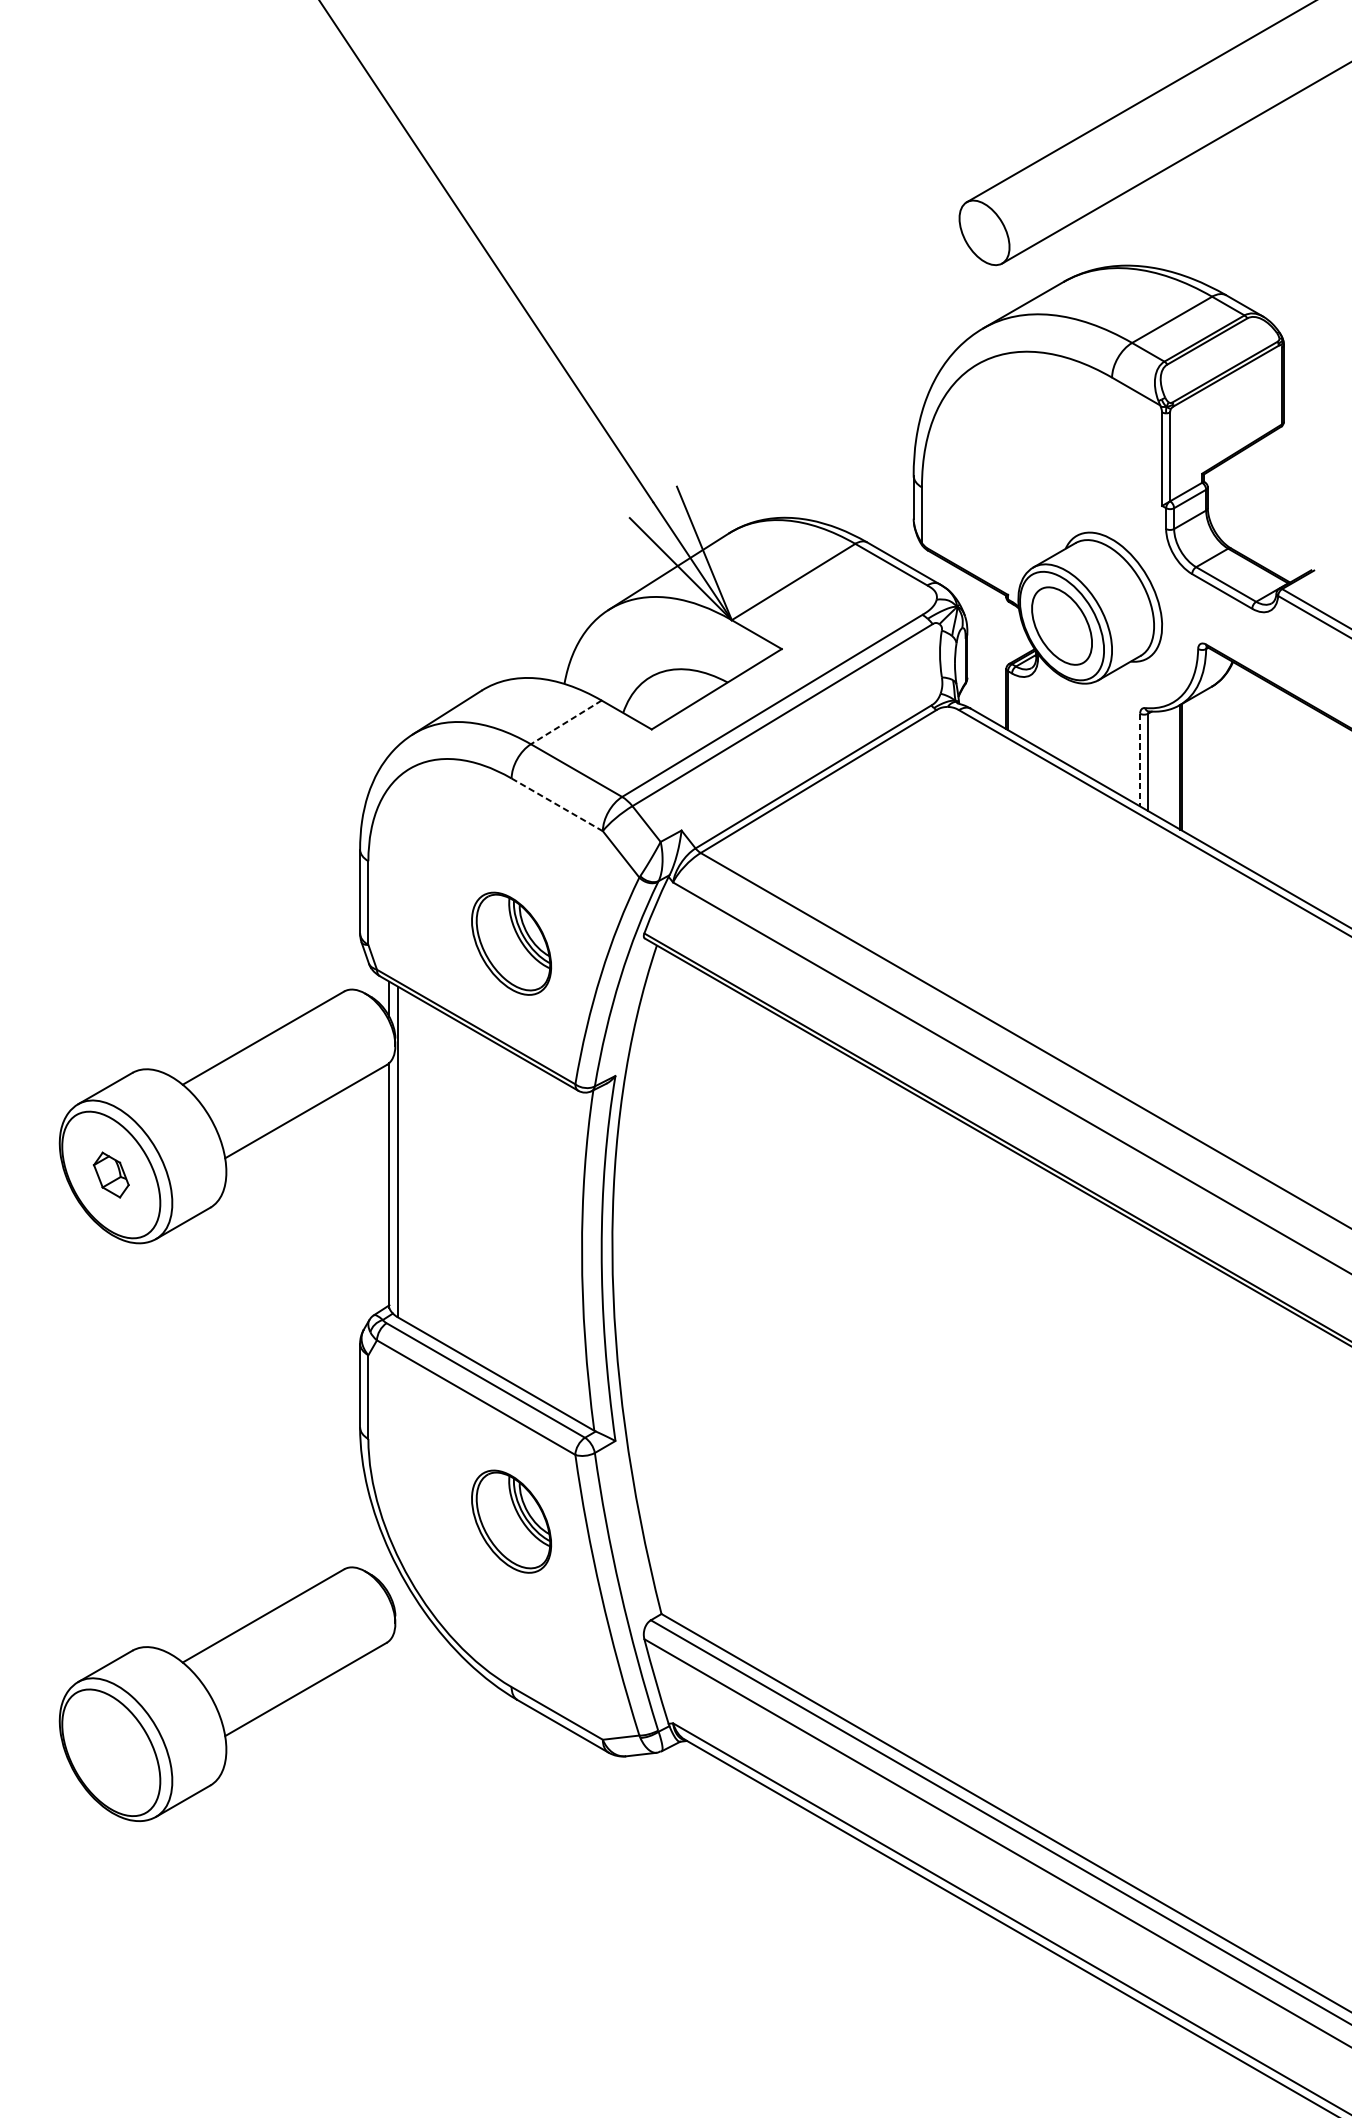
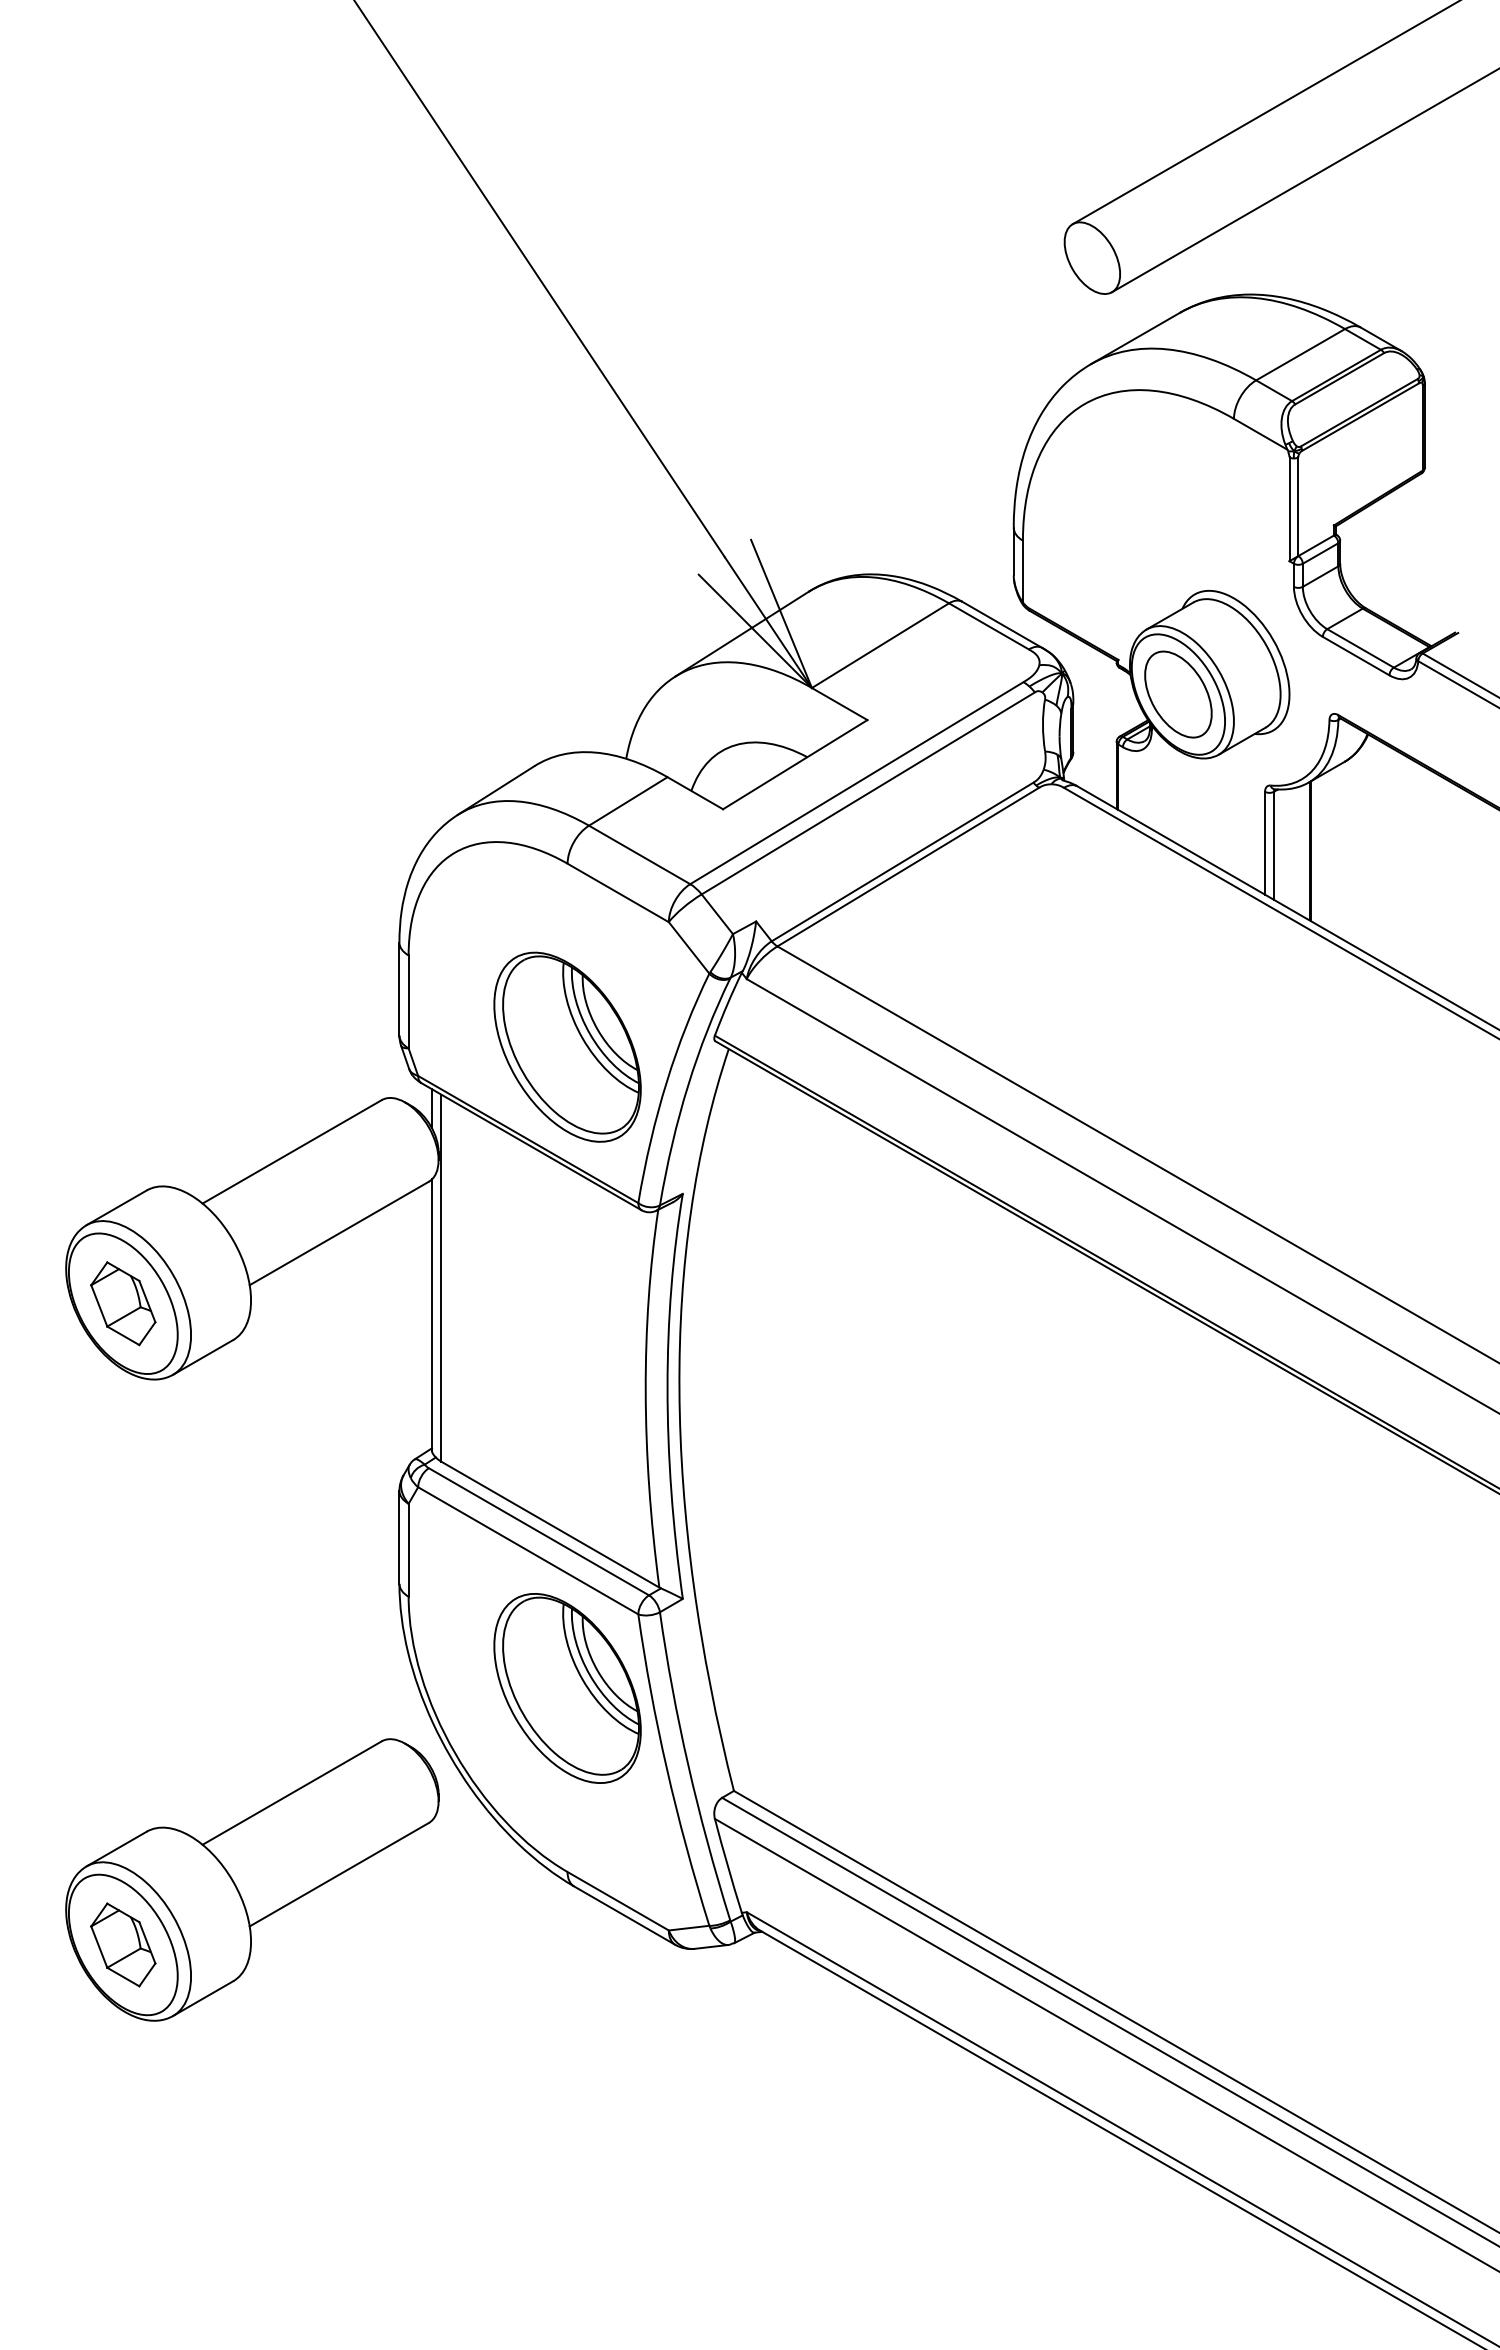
line: (565, 722) -> (627, 801), dashed -> solid
line: (1140, 760) -> (1265, 843), dashed -> solid
line: (557, 805) -> (618, 893), dashed -> solid
part: (511, 943) -> (567, 1046), size x1.67
part: (111, 1174) -> (123, 1303), size x1.67
part: (511, 1521) -> (567, 1688), size x1.67
part: (111, 1752) -> (123, 1944), added

